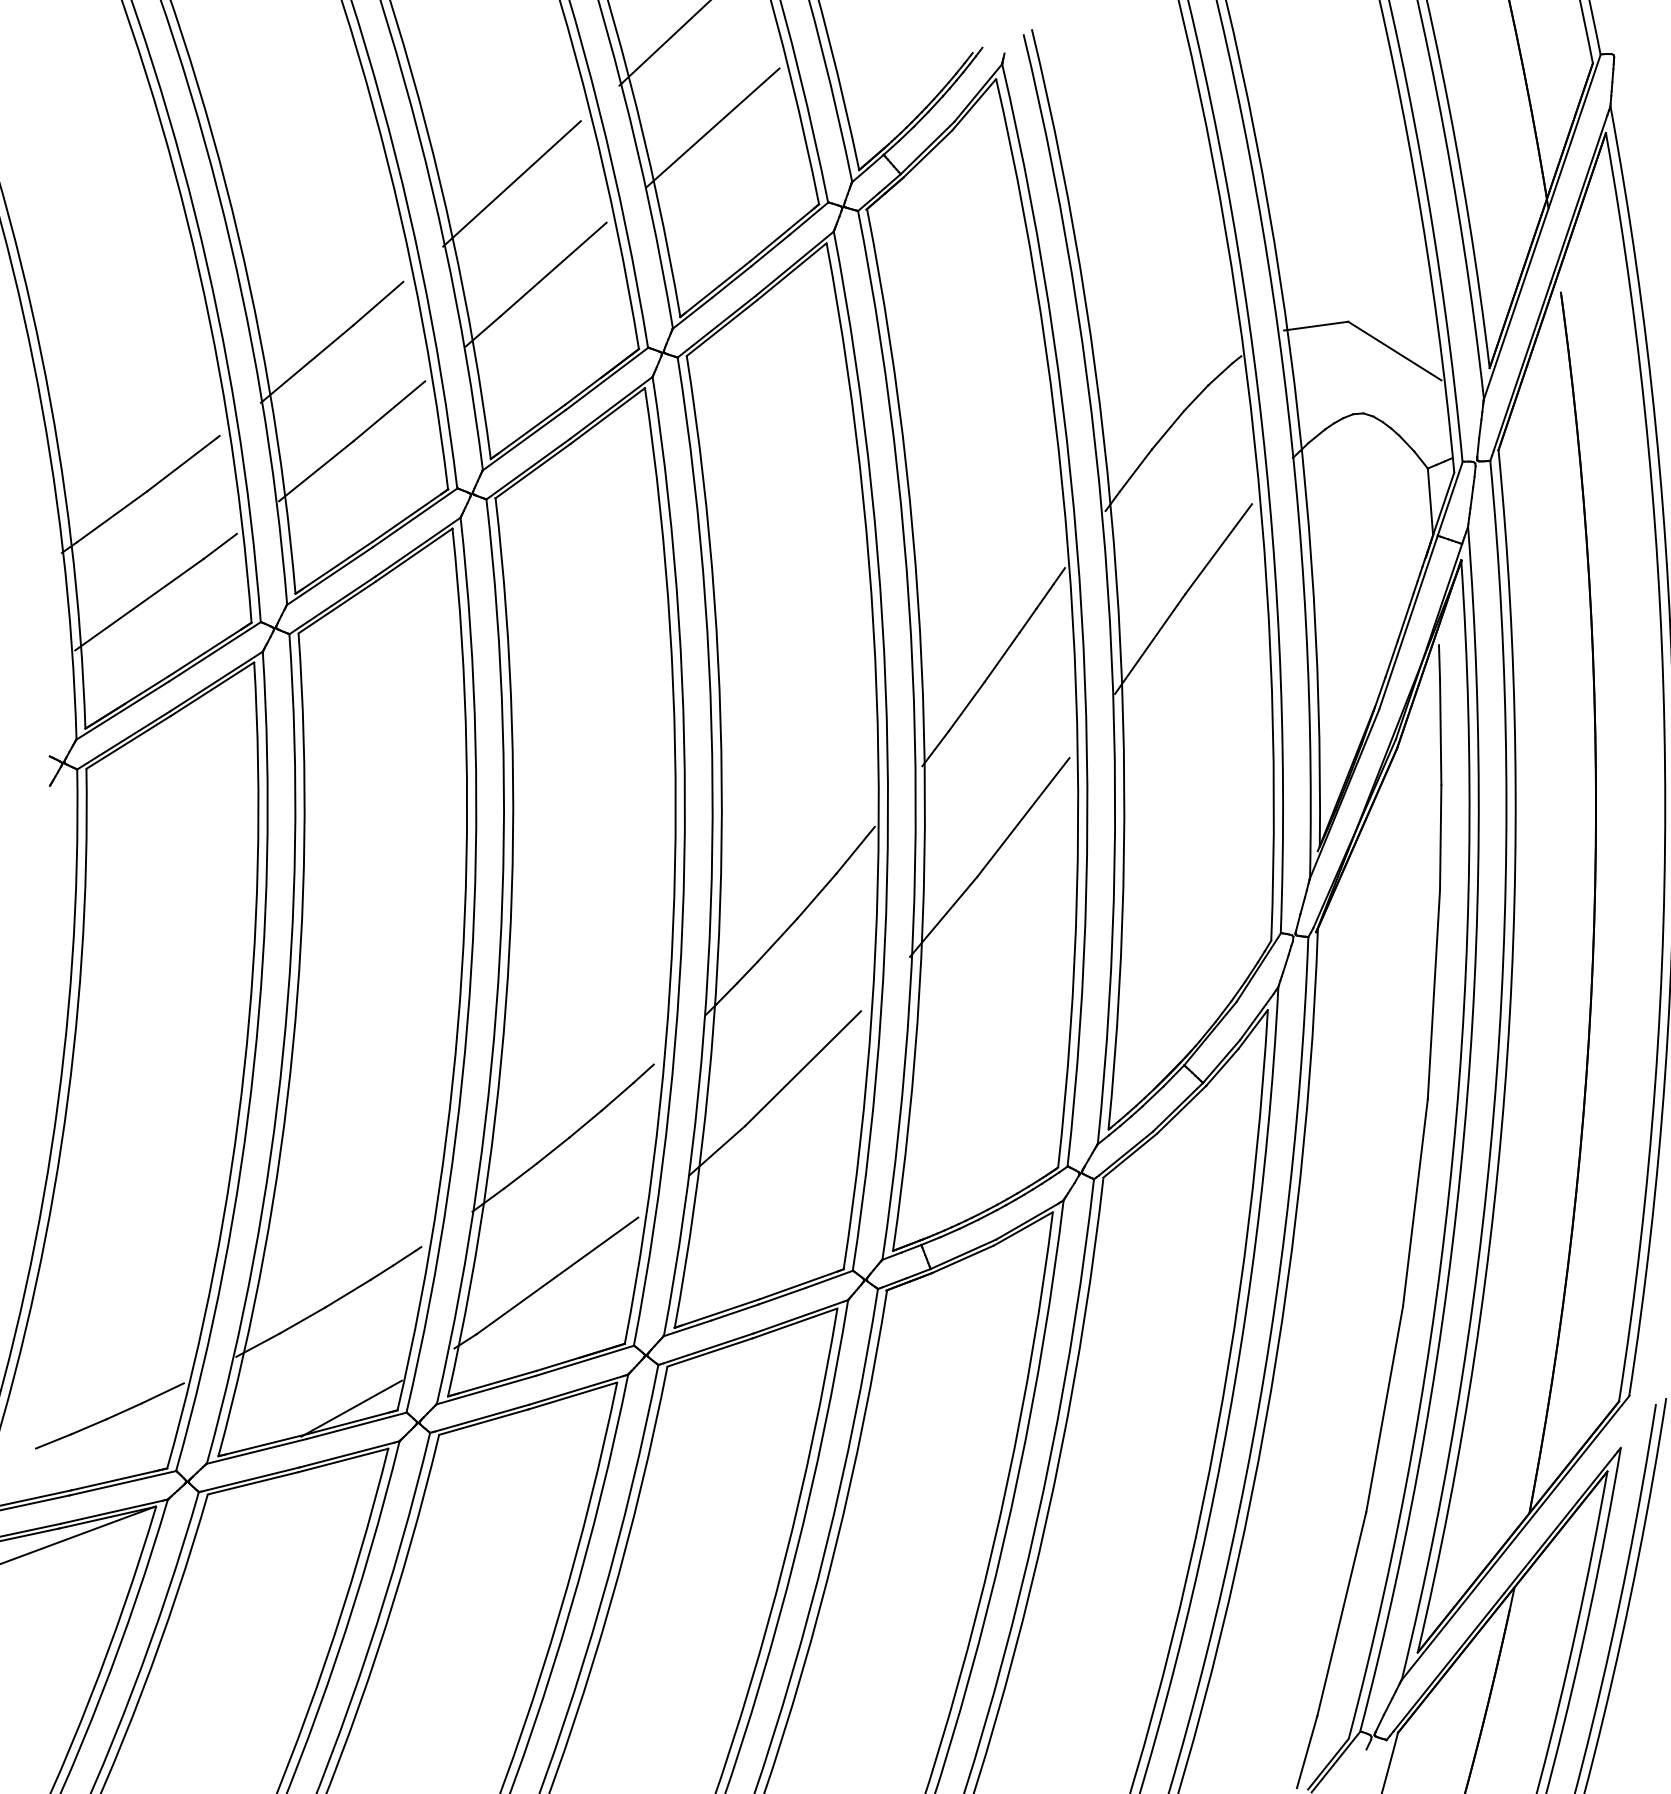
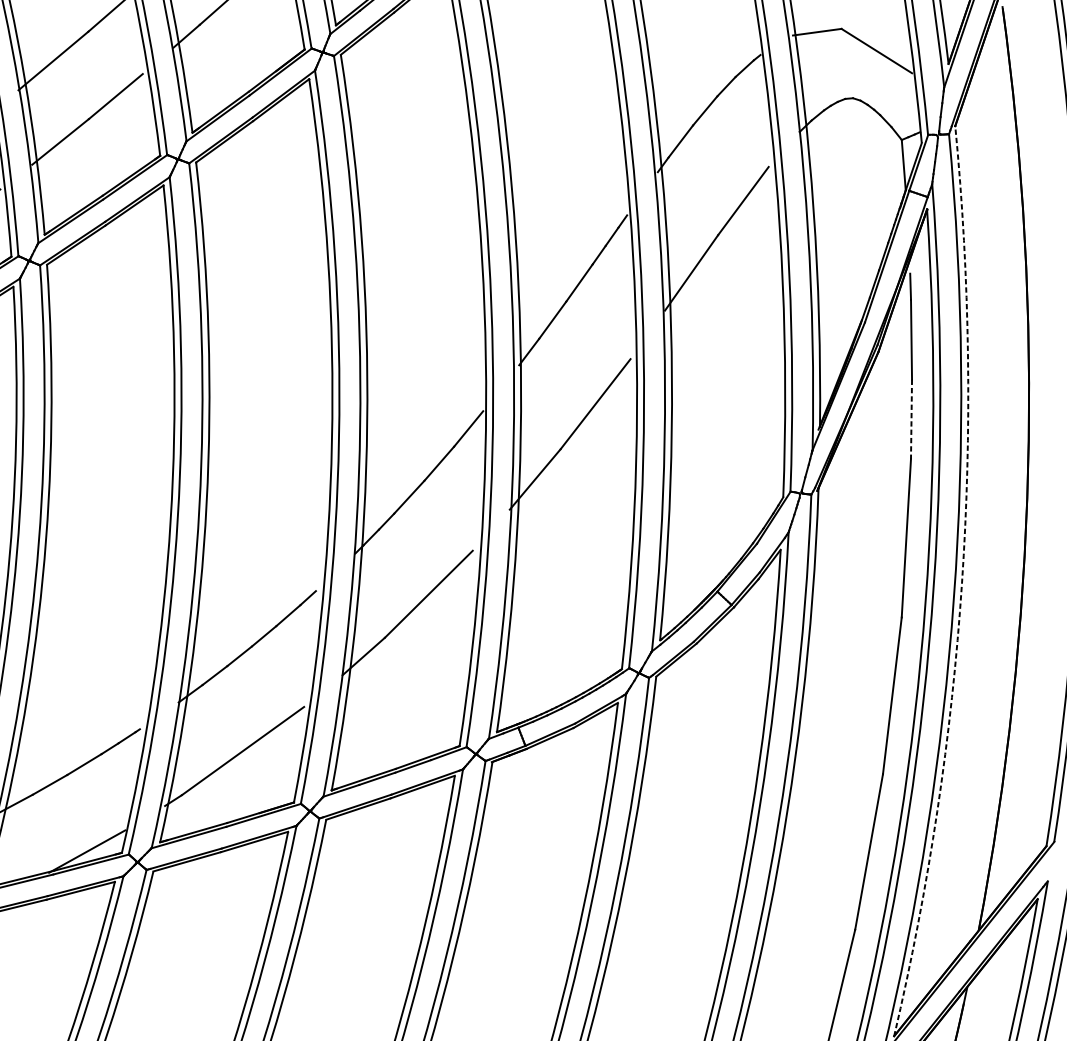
line: (1440, 837) -> (911, 419), solid -> dashed
arc: (1507, 1054) -> (962, 583), solid -> dashed

